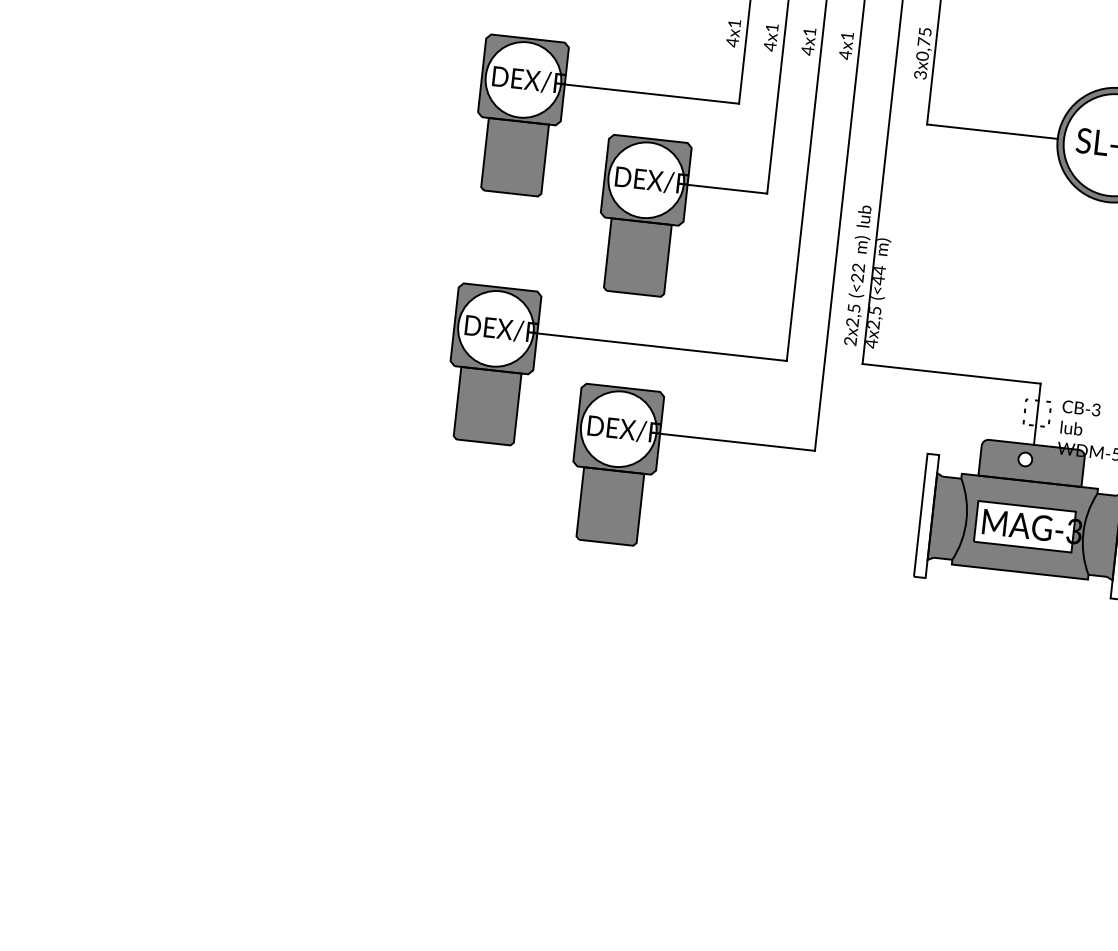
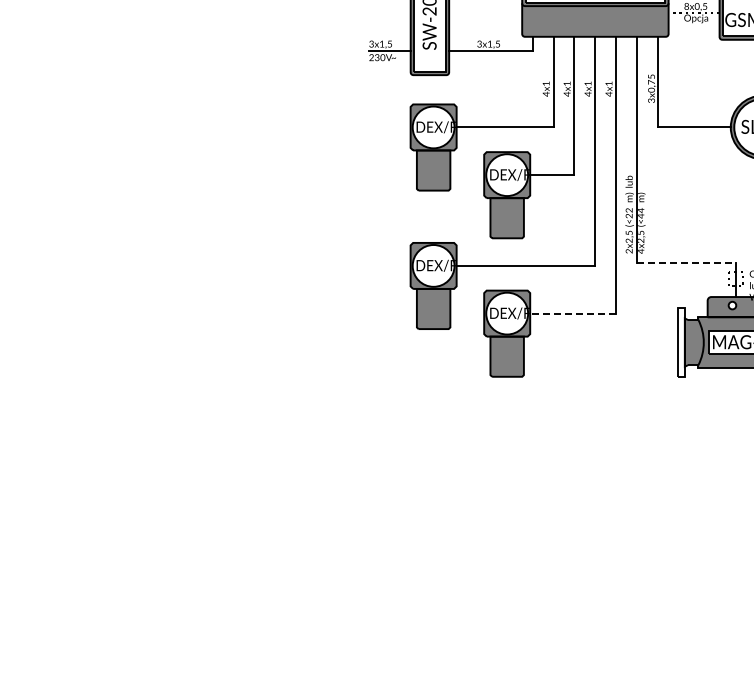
line: (951, 374) -> (686, 263), solid -> dashed
line: (736, 441) -> (572, 313), solid -> dashed

